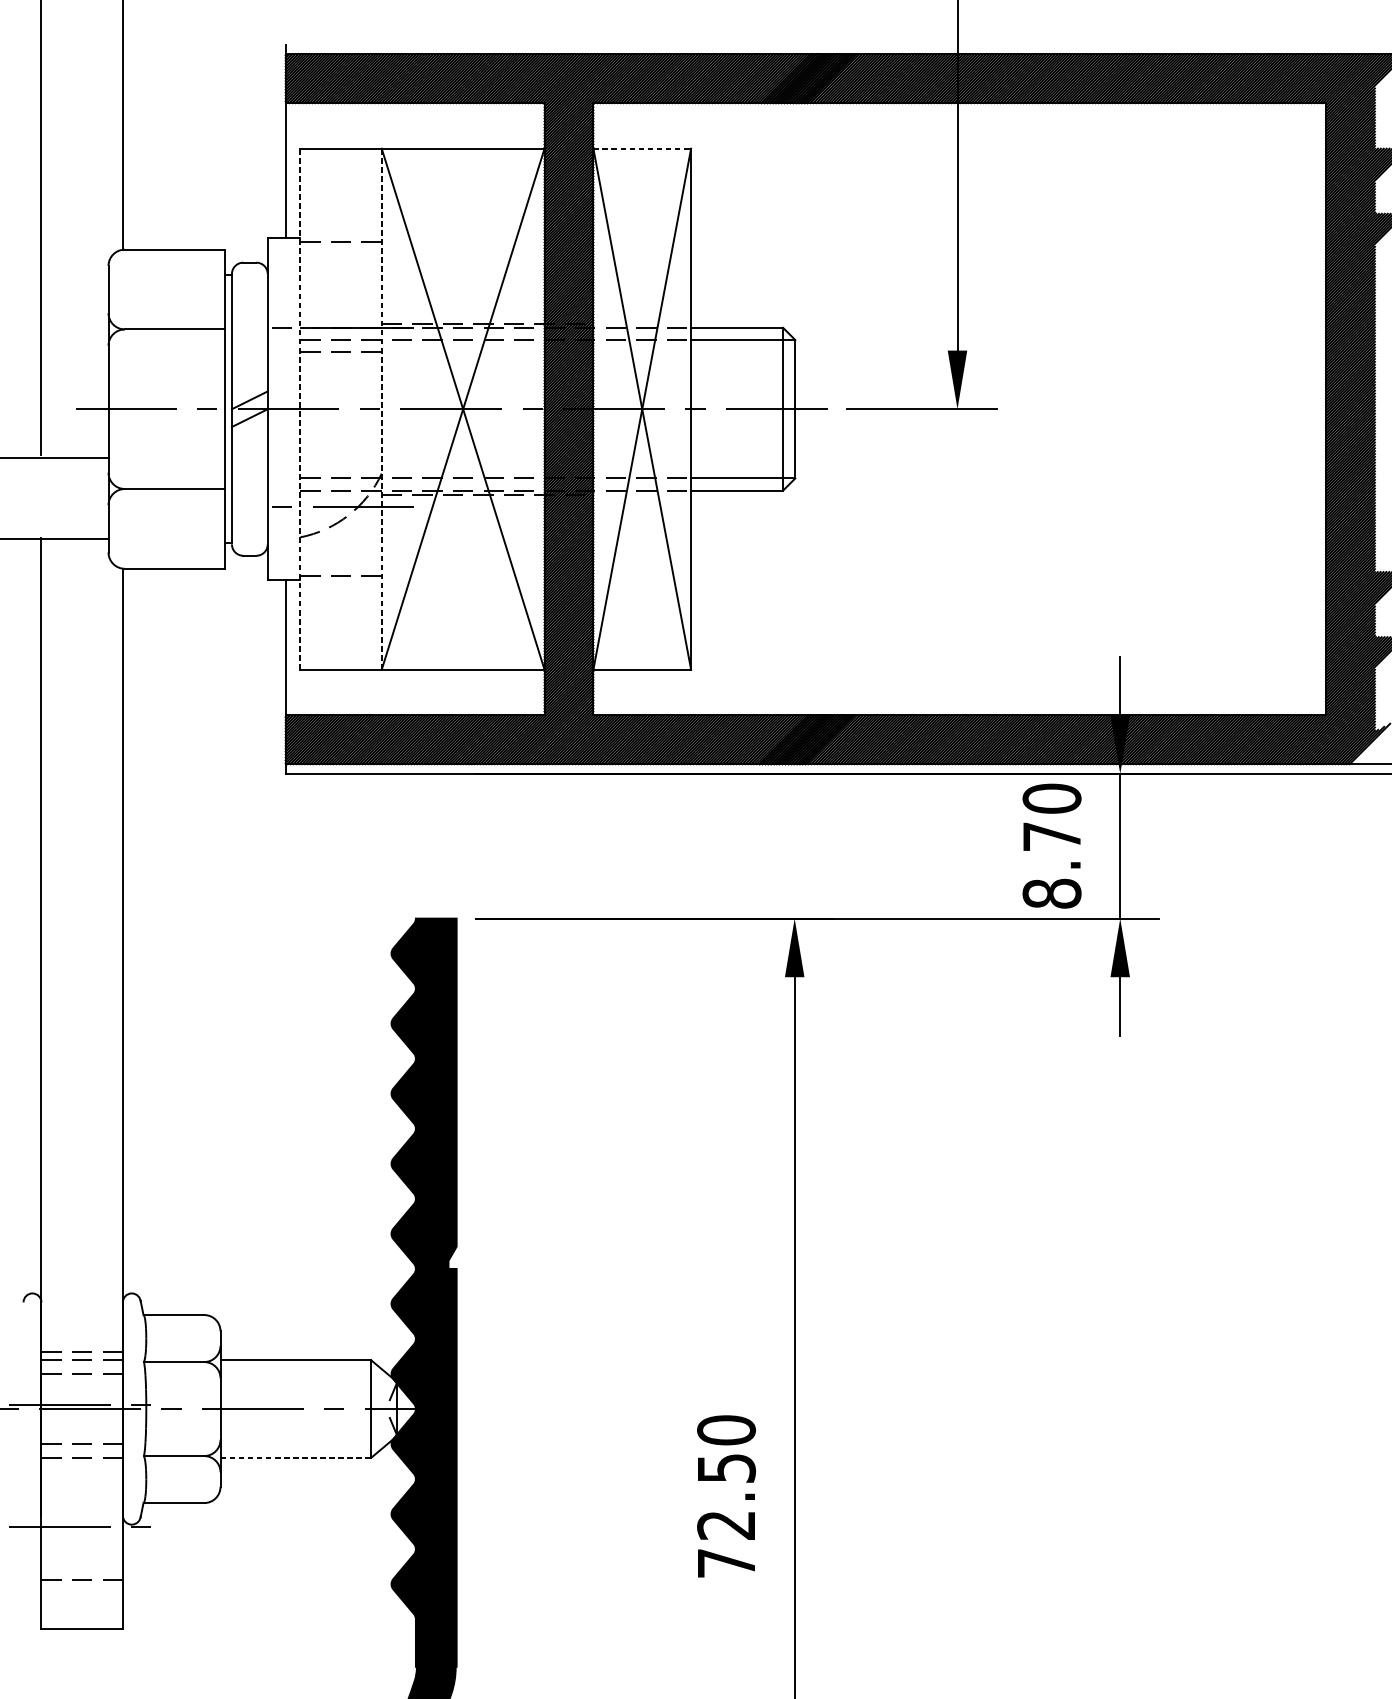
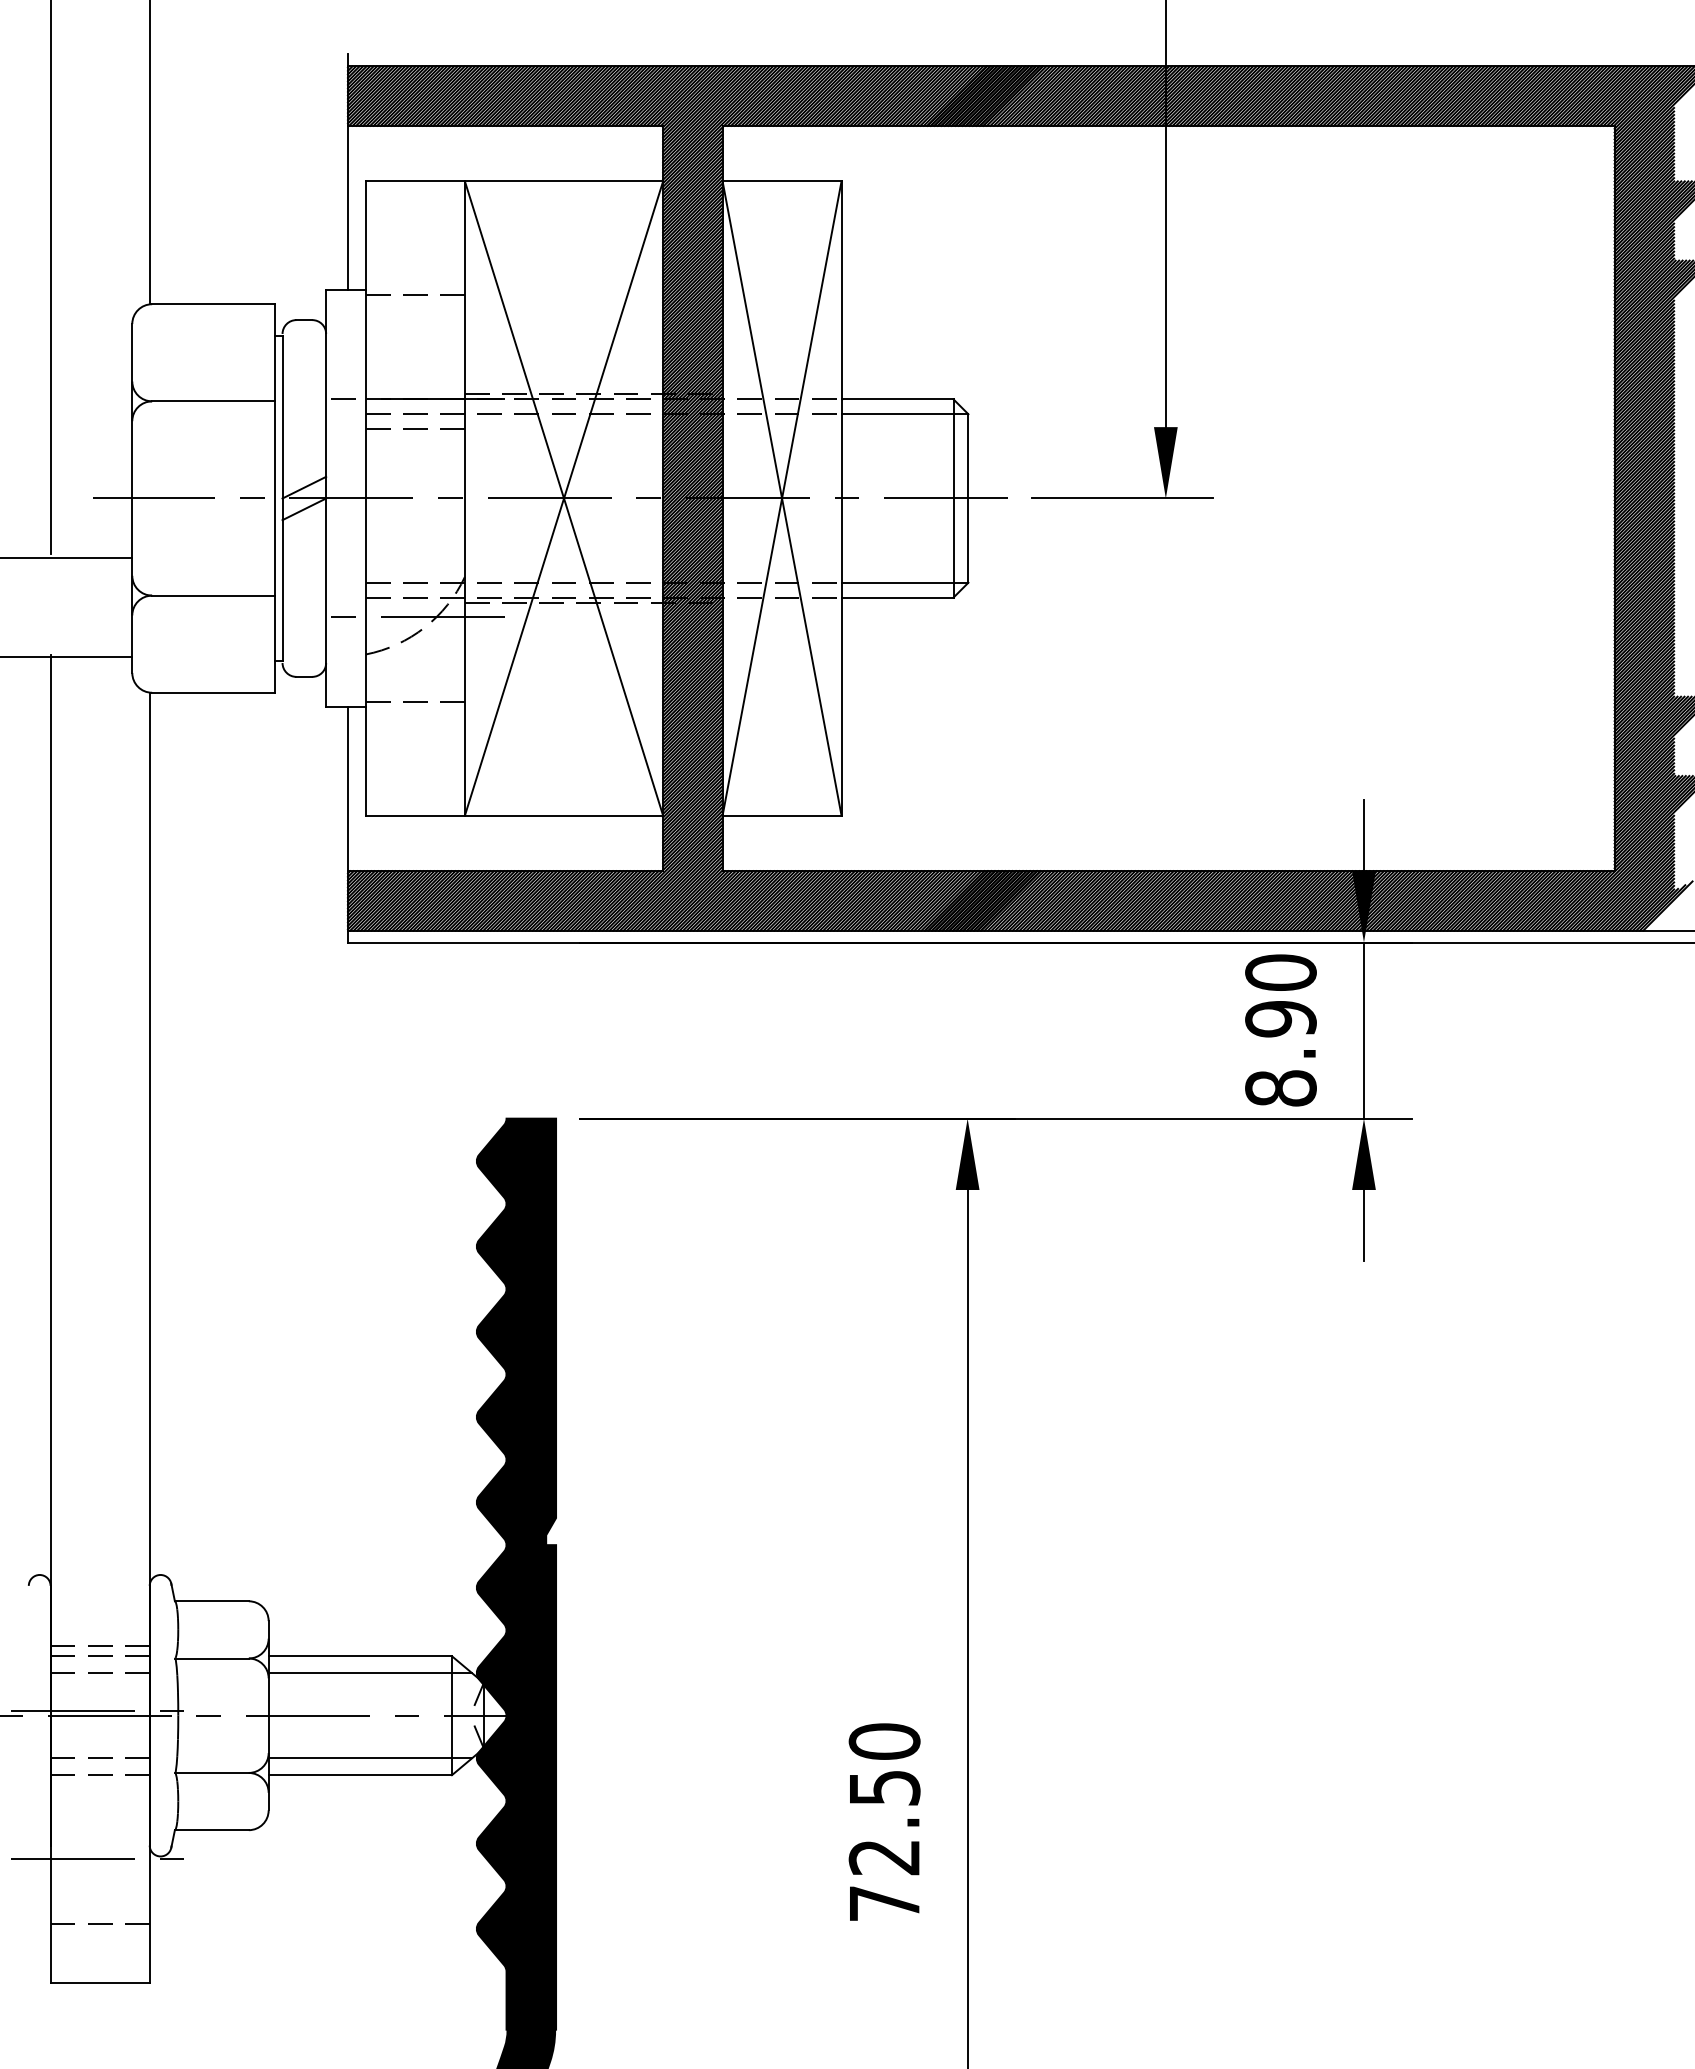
line: (642, 148) -> (782, 181), dashed -> solid
line: (300, 409) -> (365, 498), dashed -> solid
line: (381, 409) -> (464, 498), dashed -> solid
text: (1051, 837) -> (1280, 1019), 8.70 -> 8.90
line: (304, 1374) -> (370, 1673), added
line: (304, 1444) -> (370, 1758), added
line: (295, 1458) -> (360, 1775), dashed -> solid

